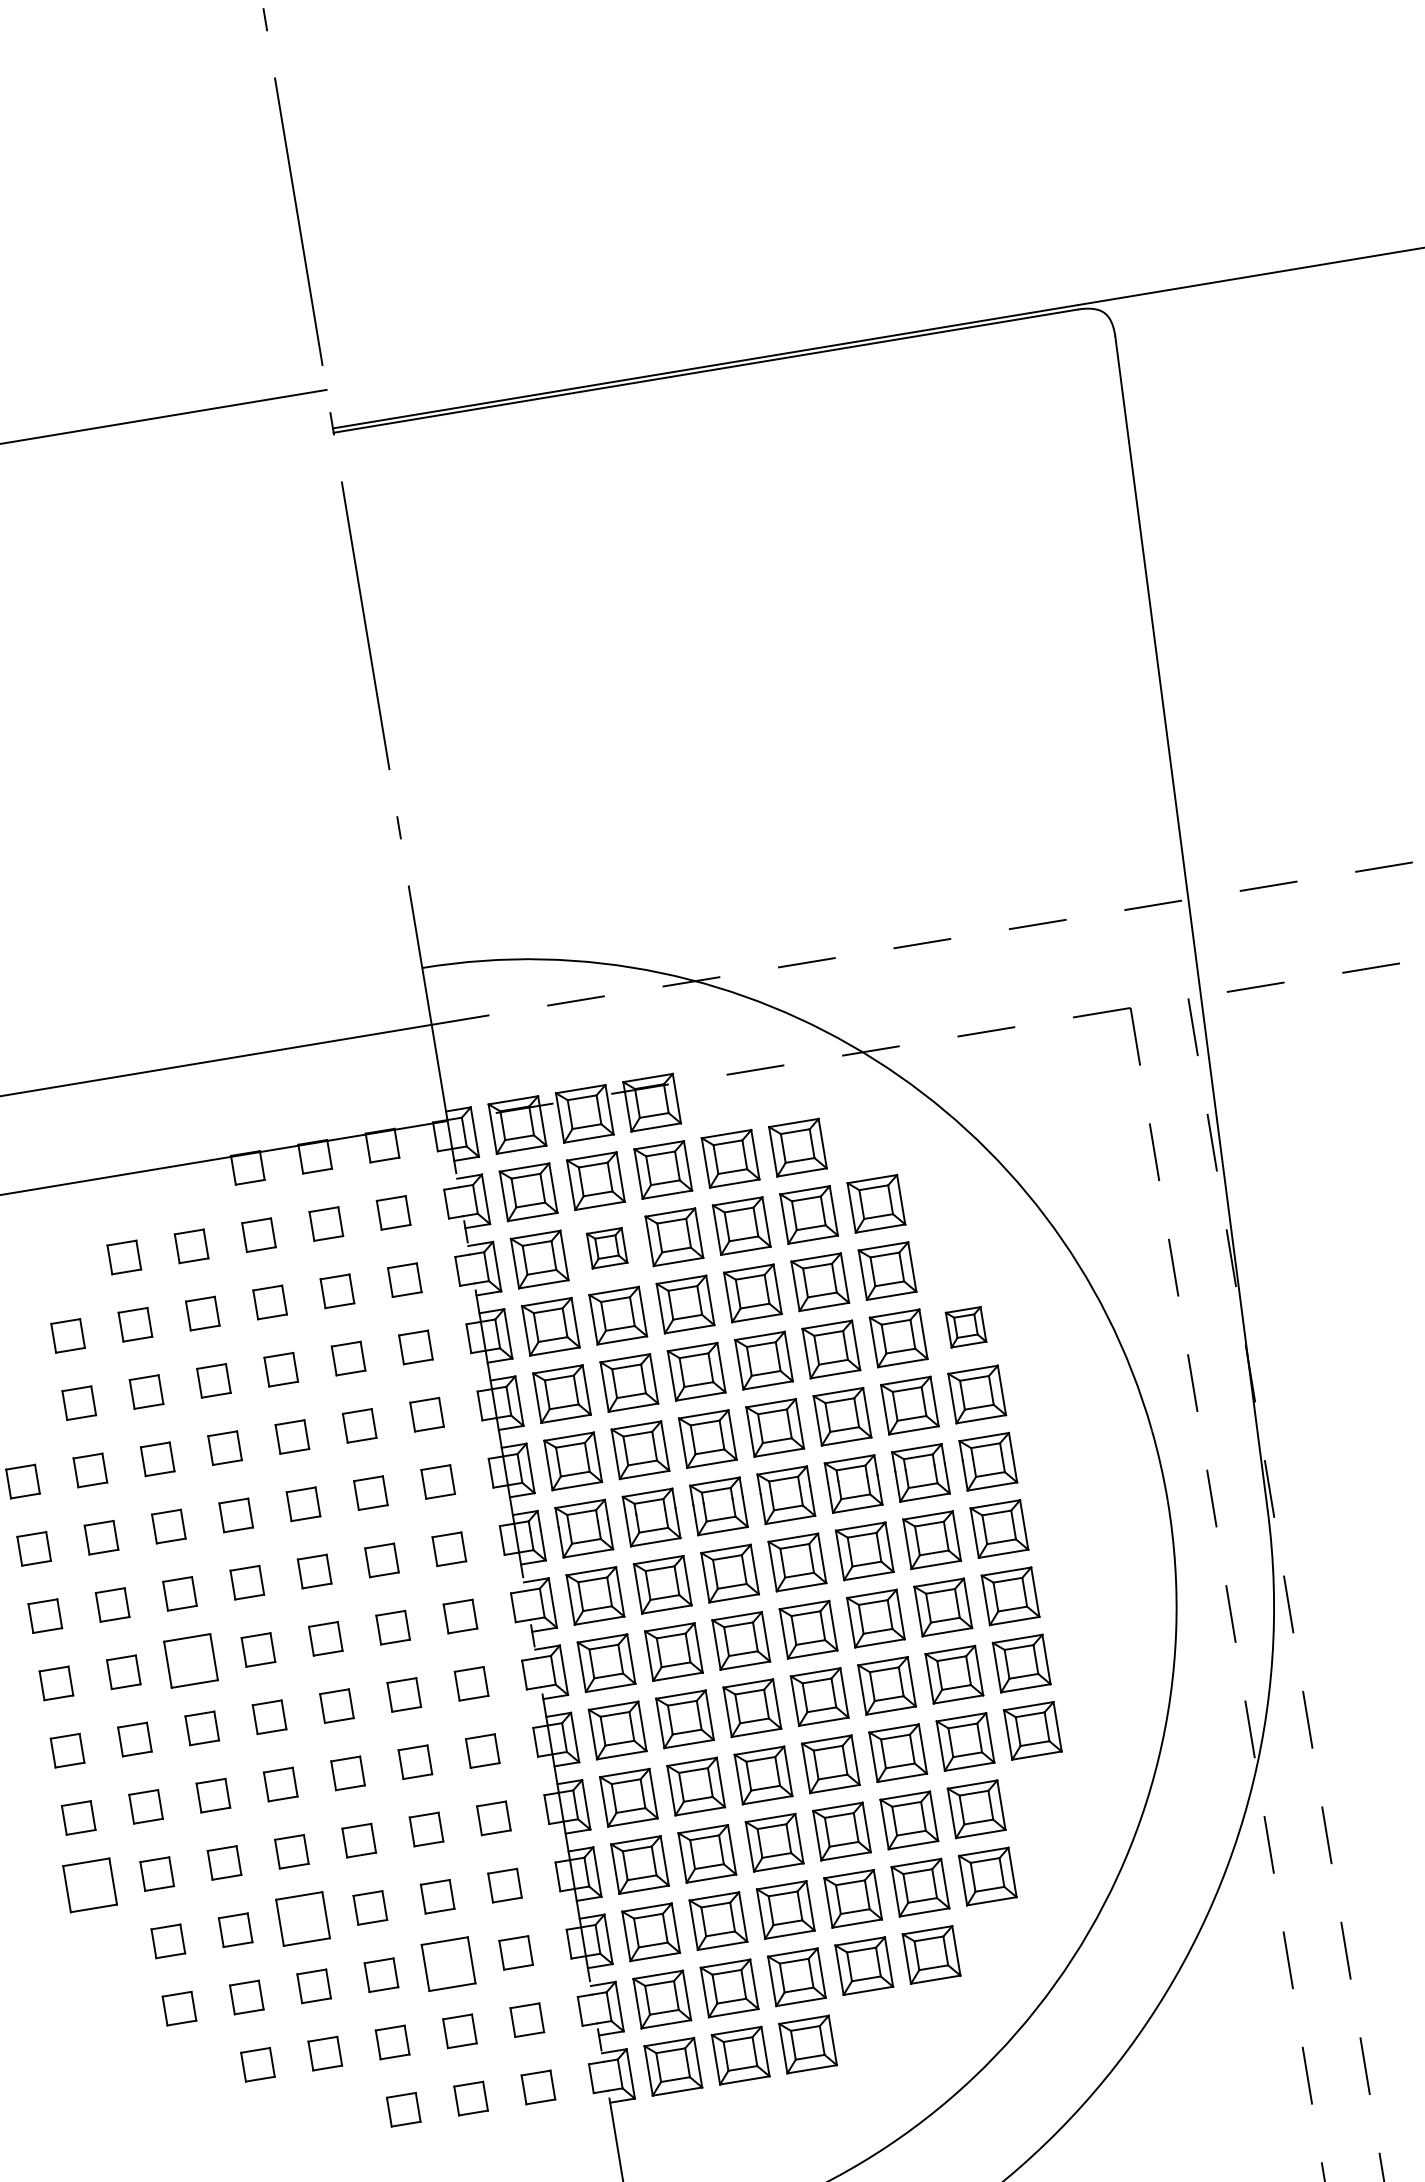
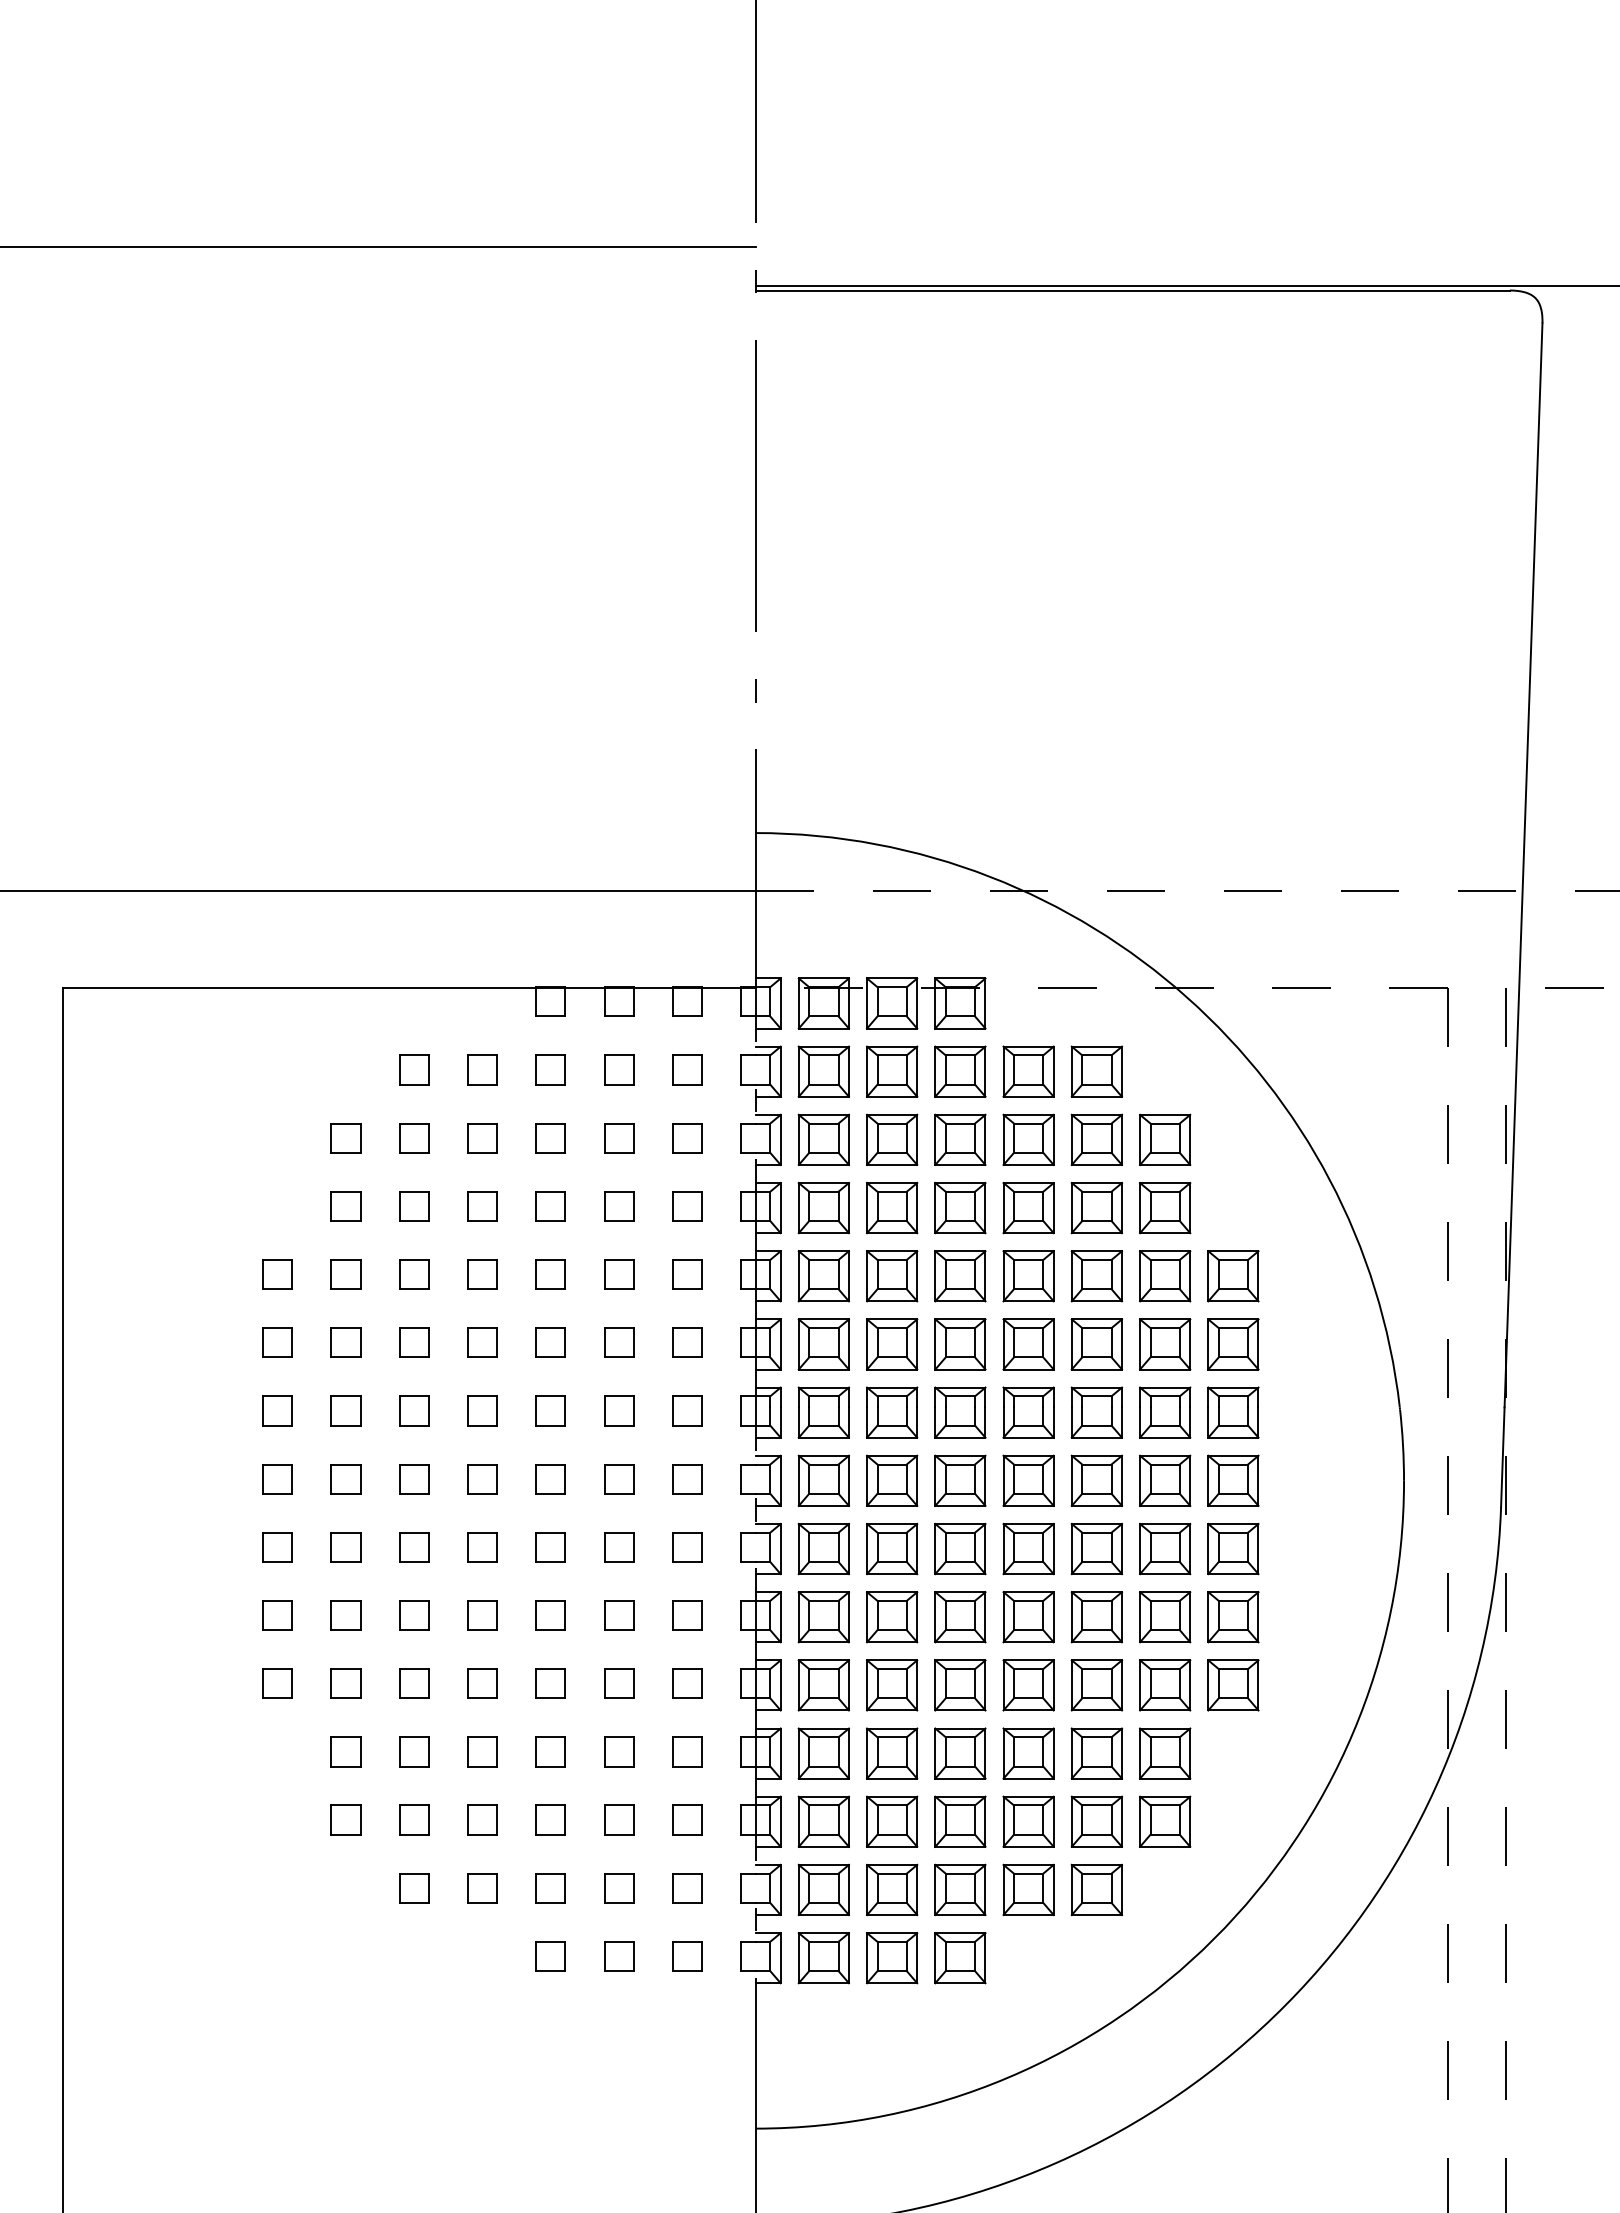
part: (607, 1247) -> (892, 1139), size x1.43
part: (966, 1327) -> (1233, 1276), size x1.43
part: (191, 1661) -> (414, 1479), size x0.62
part: (89, 1885) -> (277, 1683), size x0.62
part: (302, 1918) -> (482, 1751), size x0.62
part: (449, 1963) -> (619, 1819), size x0.62

